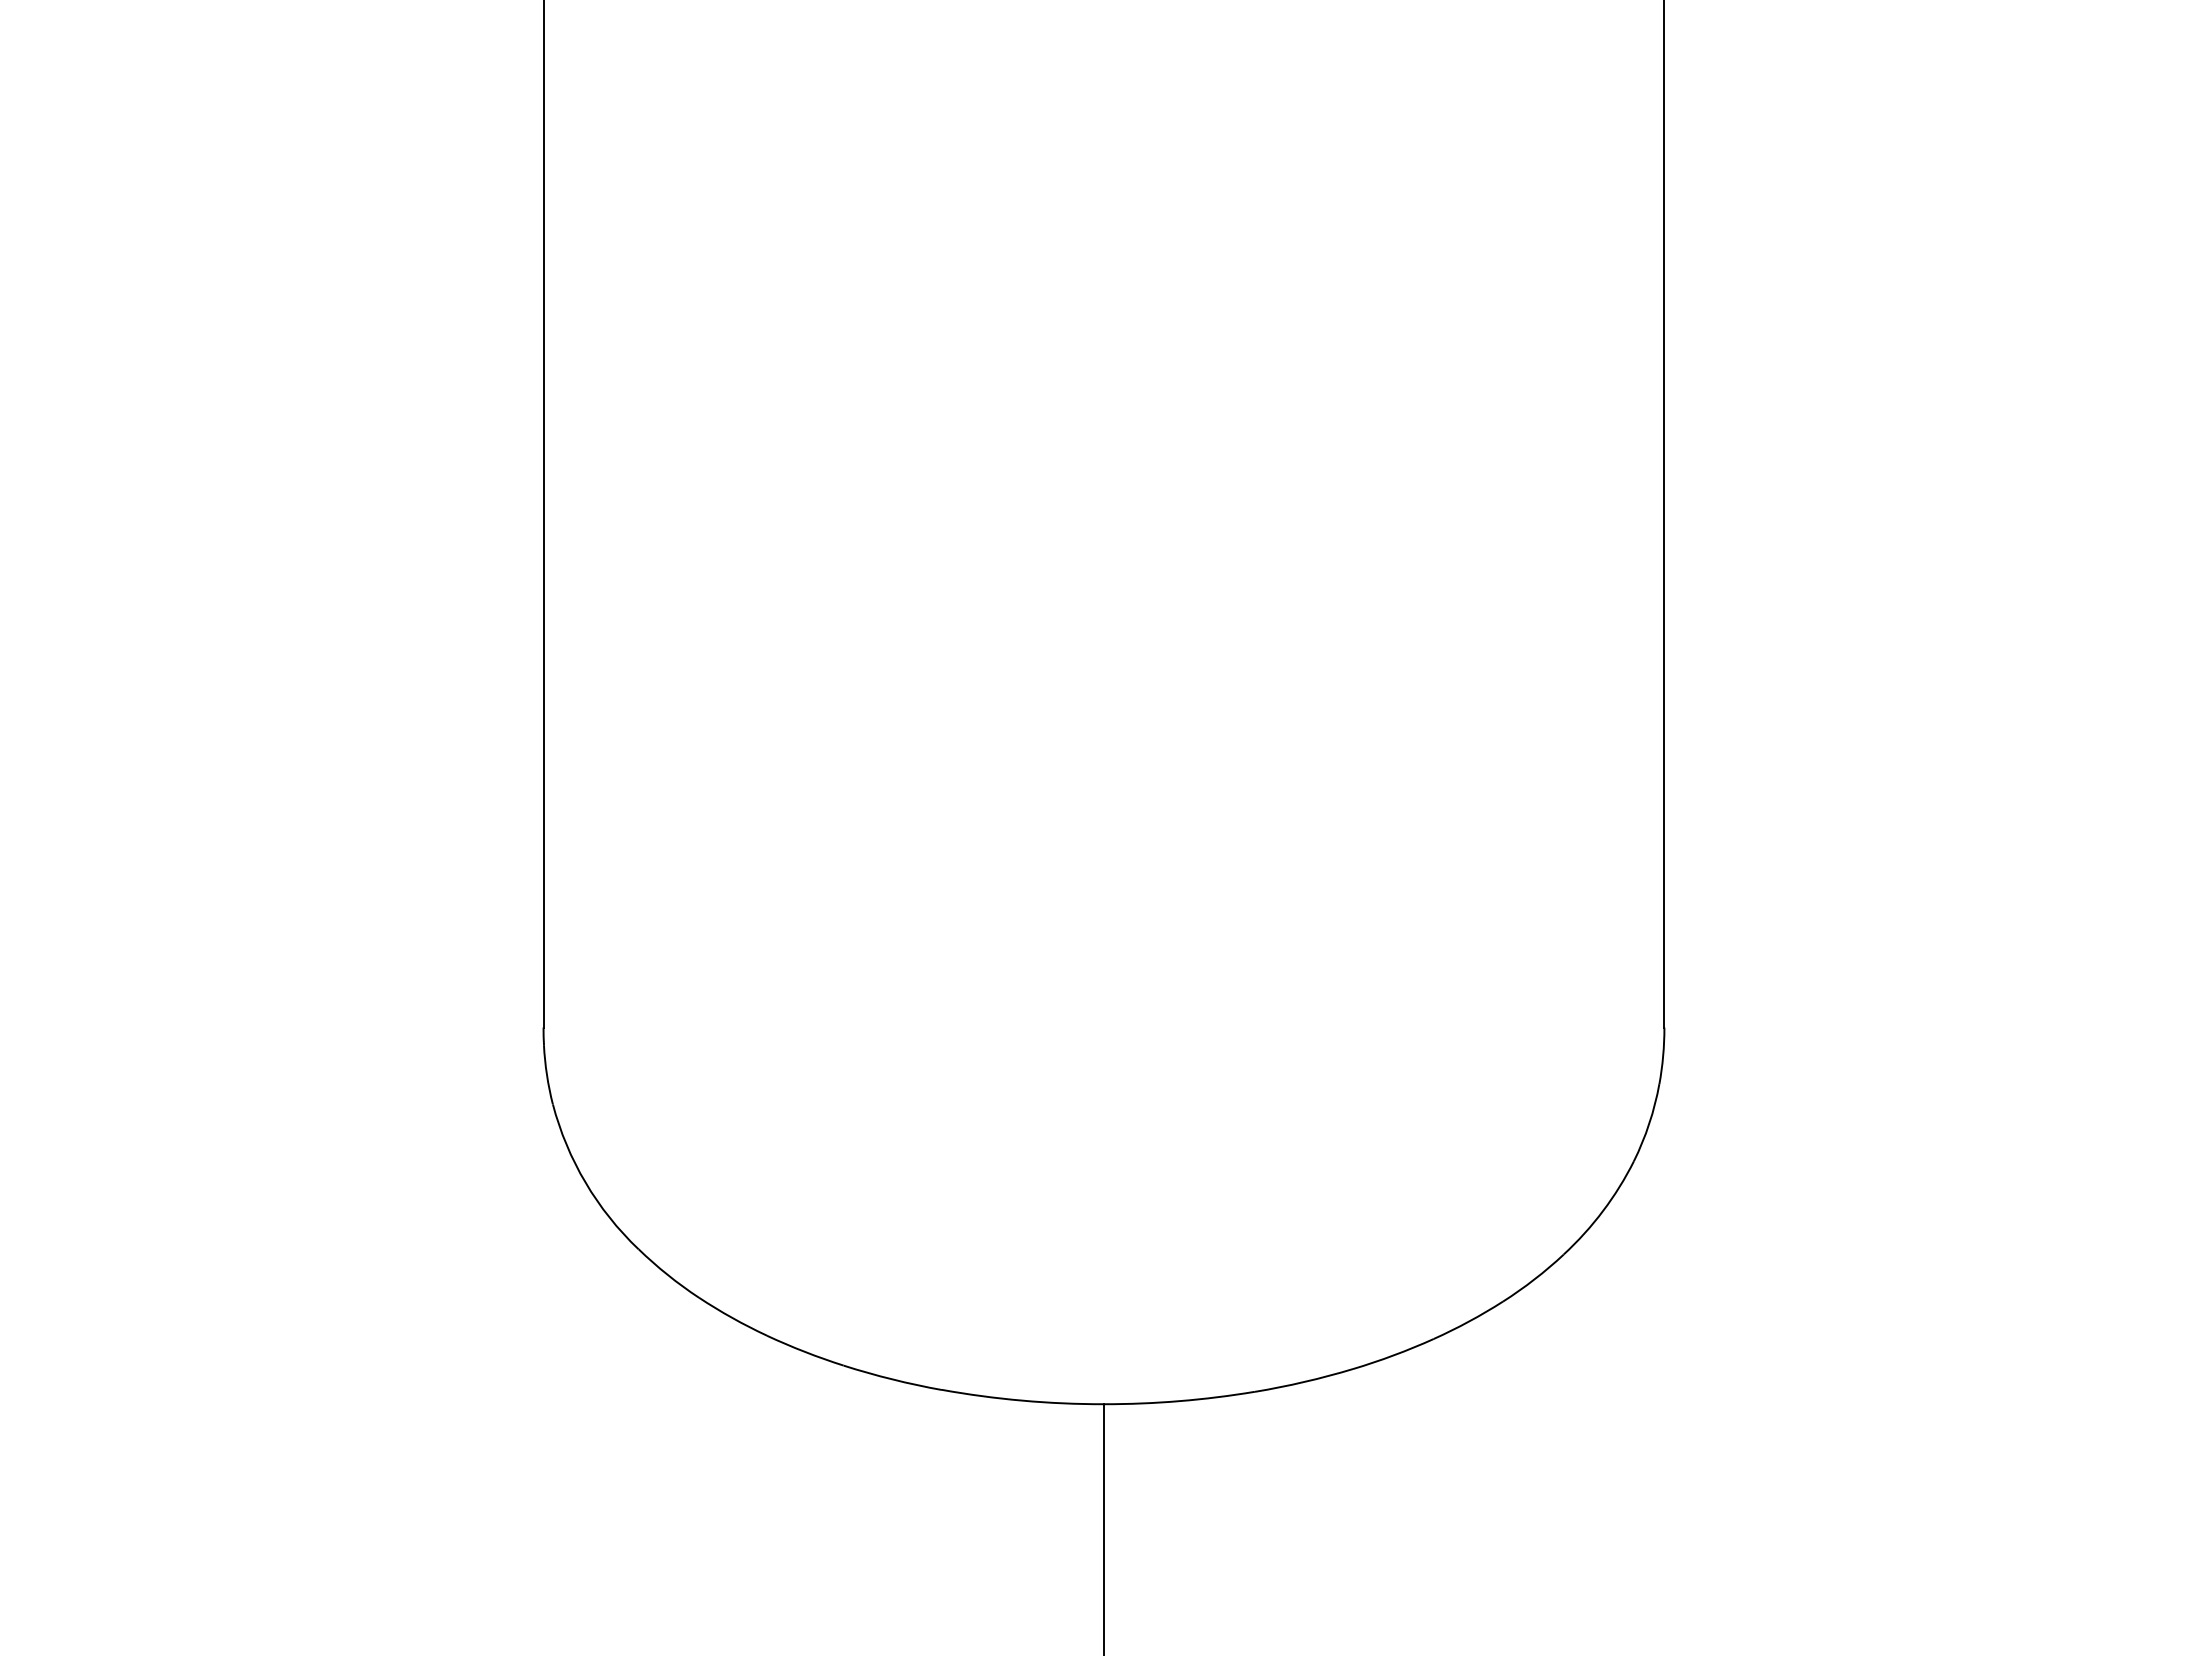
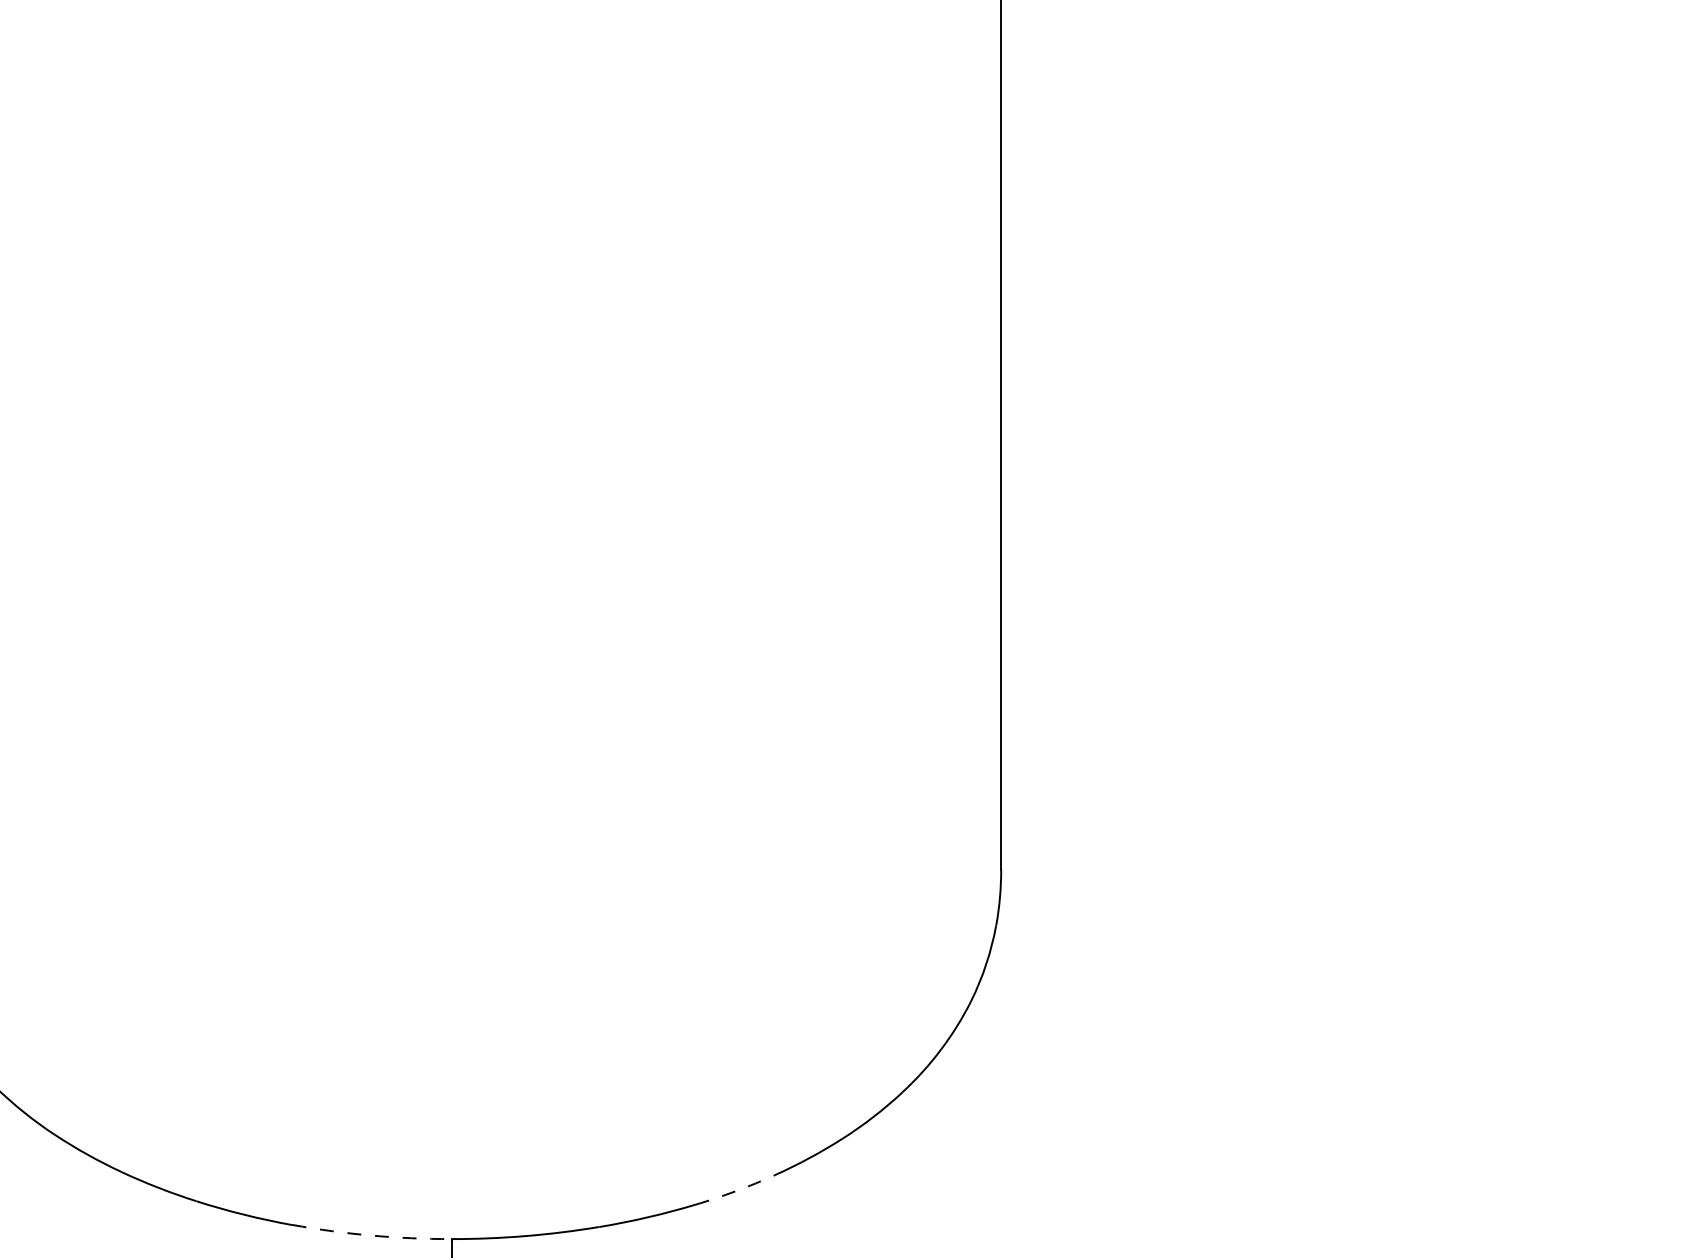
arc: (1393, 1355) -> (735, 1191), solid -> dashed
arc: (1022, 1400) -> (371, 1235), solid -> dashed

